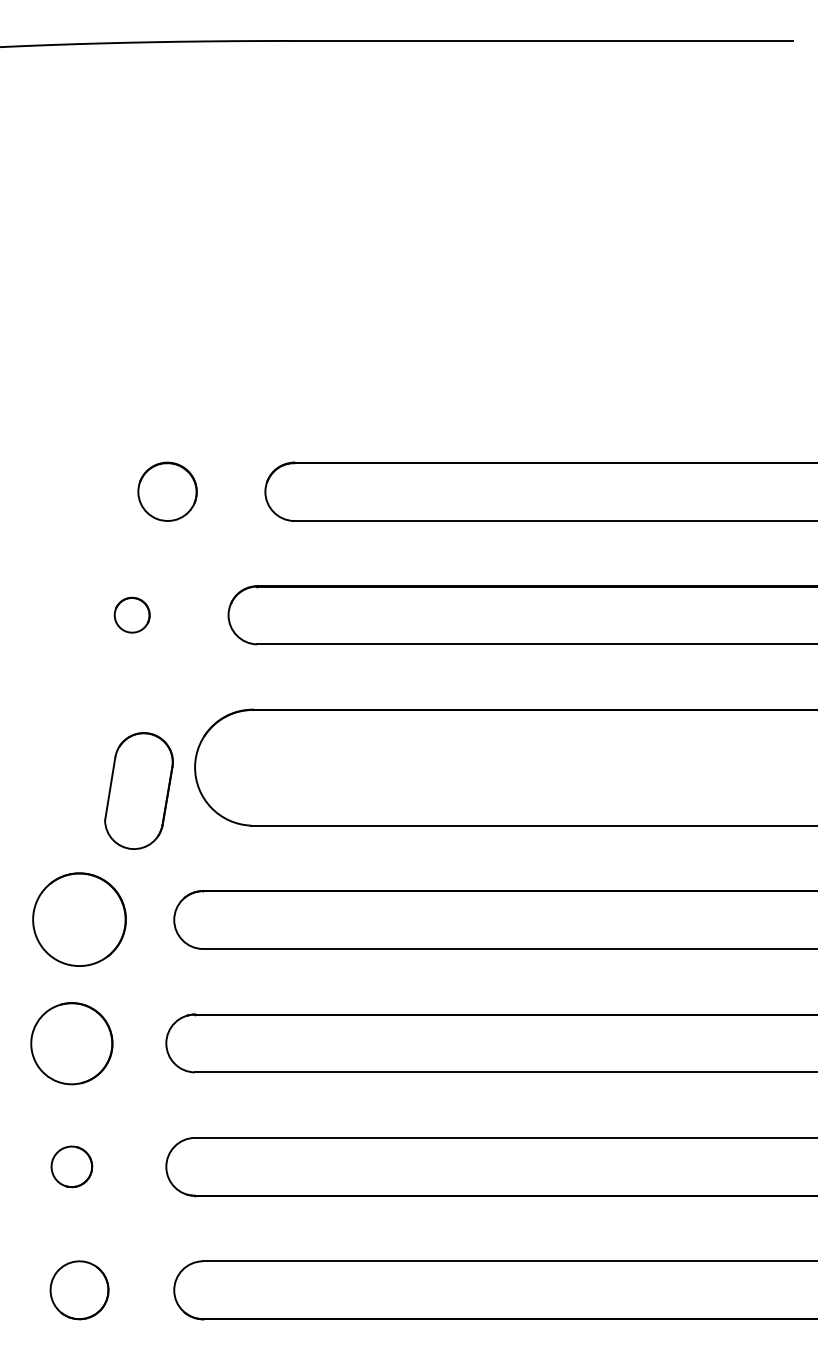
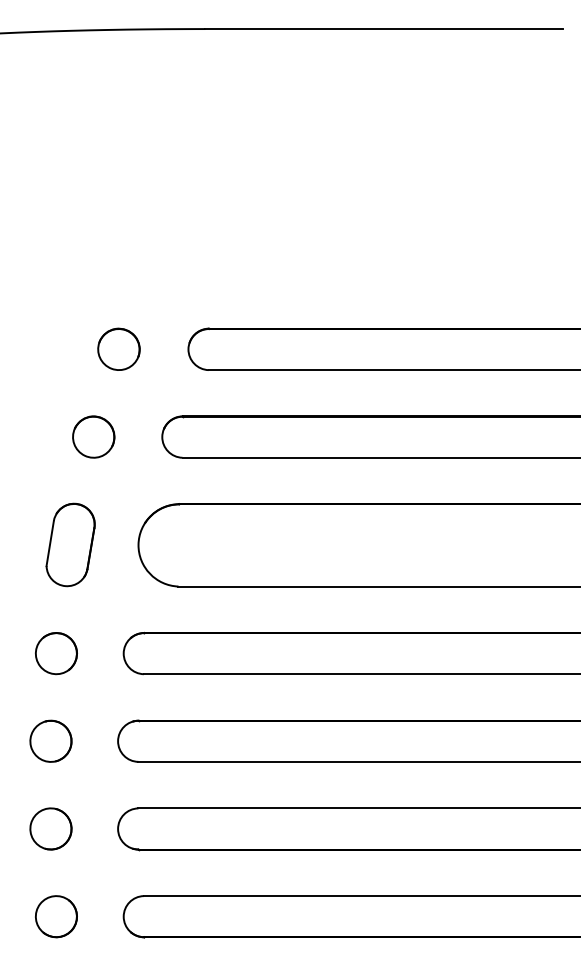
part: (131, 614) -> (93, 436), size x1.67
part: (138, 790) -> (70, 544), moved
part: (79, 919) -> (56, 653), size x0.62
part: (71, 1042) -> (50, 740), size x0.71
part: (71, 1166) -> (50, 828), size x1.43

